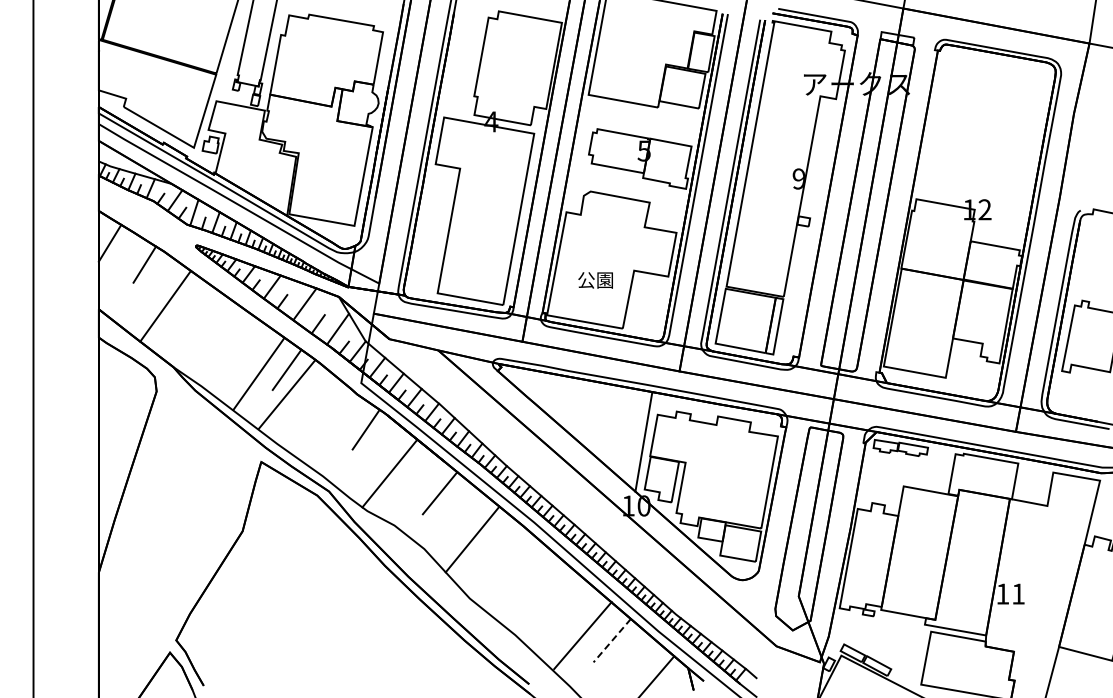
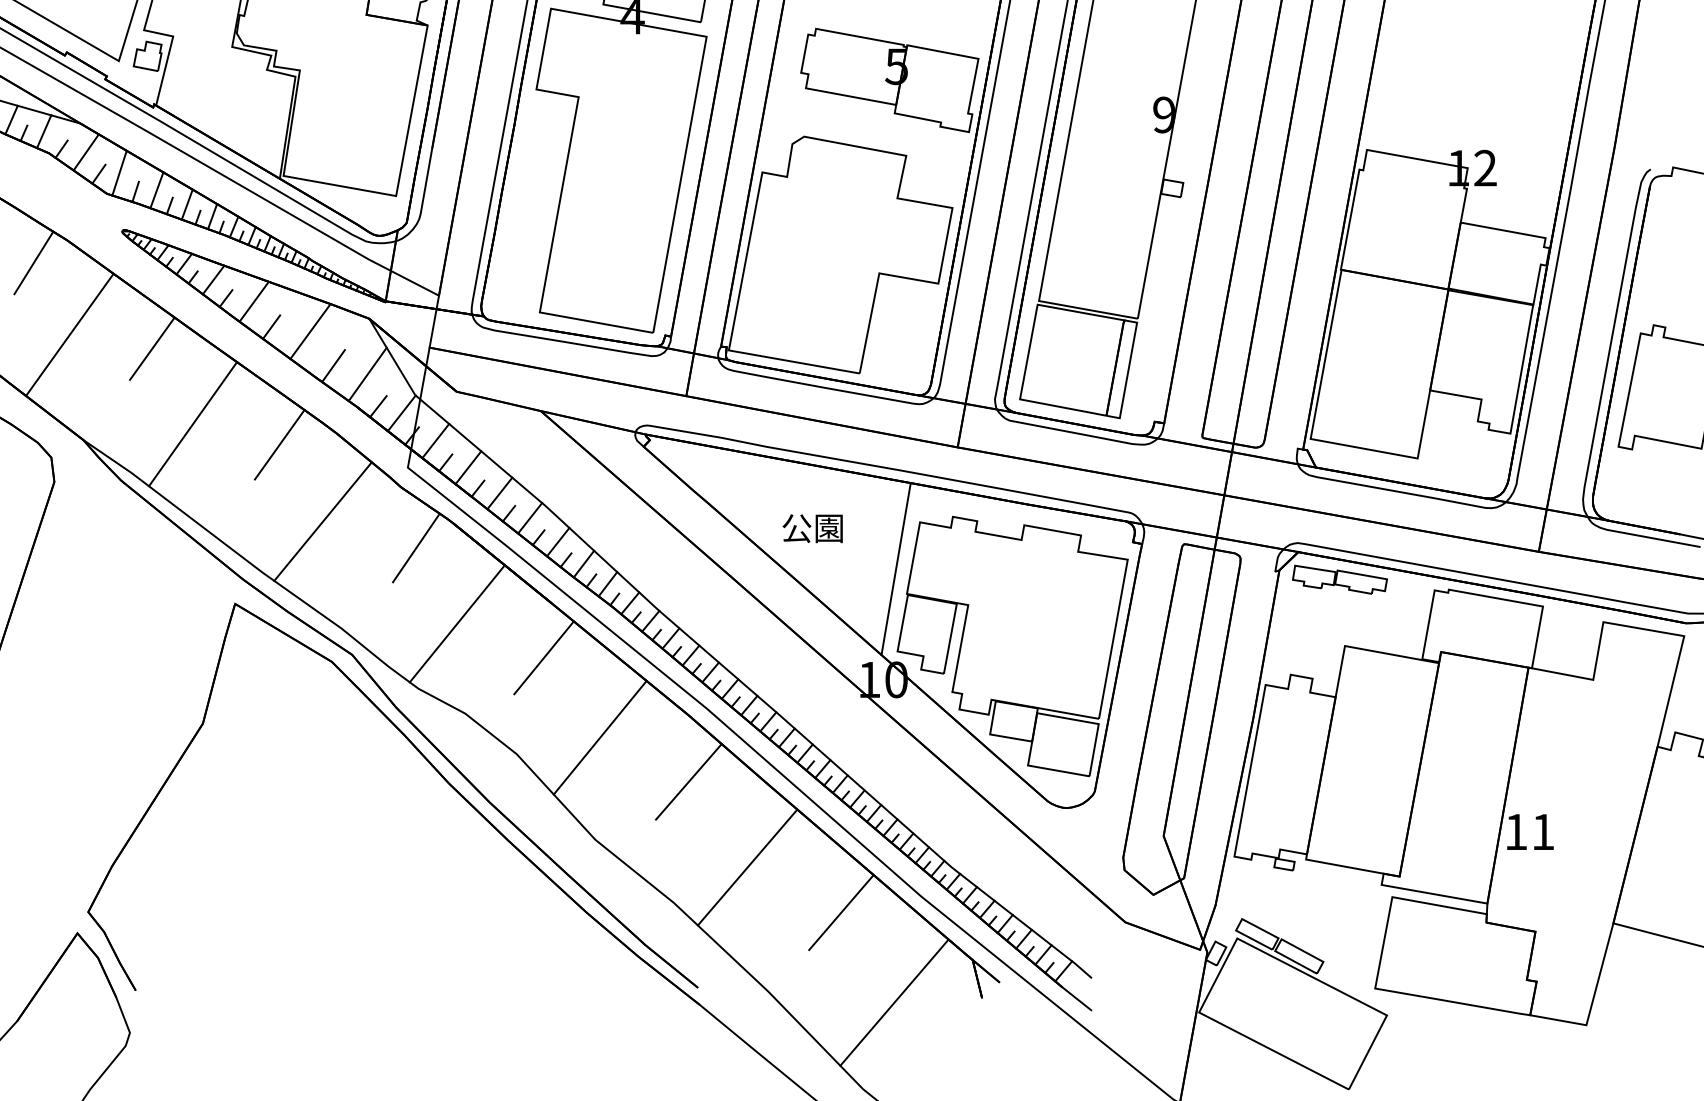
text: (595, 280) -> (812, 528), moved
line: (213, 314) -> (152, 349), added
line: (258, 373) -> (192, 423), moved
line: (286, 394) -> (321, 521), moved
line: (523, 564) -> (688, 780), added
line: (582, 635) -> (746, 867), moved
line: (612, 640) -> (841, 912), dashed -> solid

